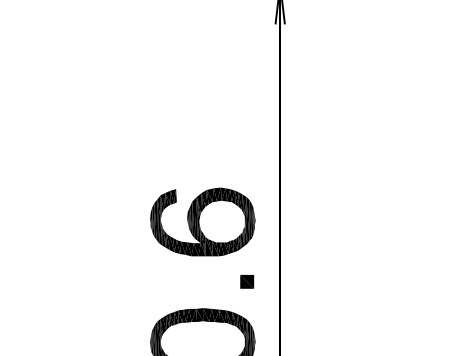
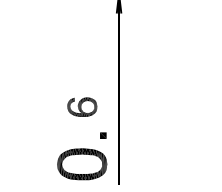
part: (203, 220) -> (82, 106), size x0.6

